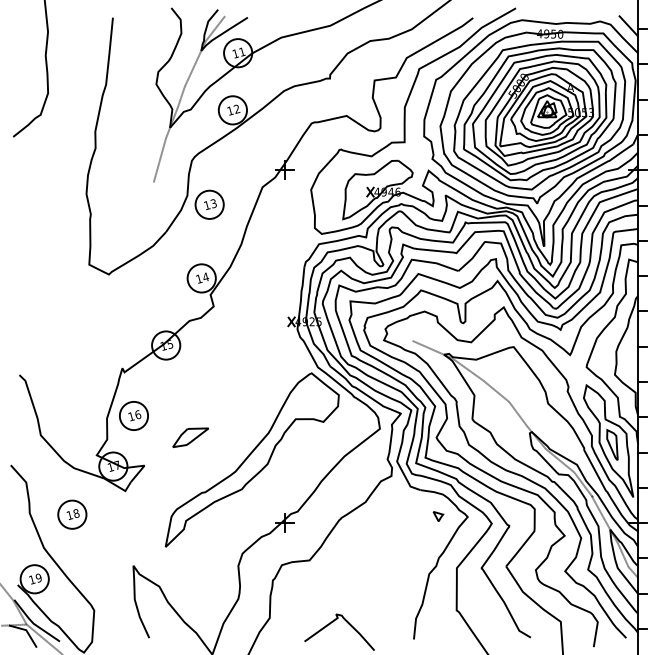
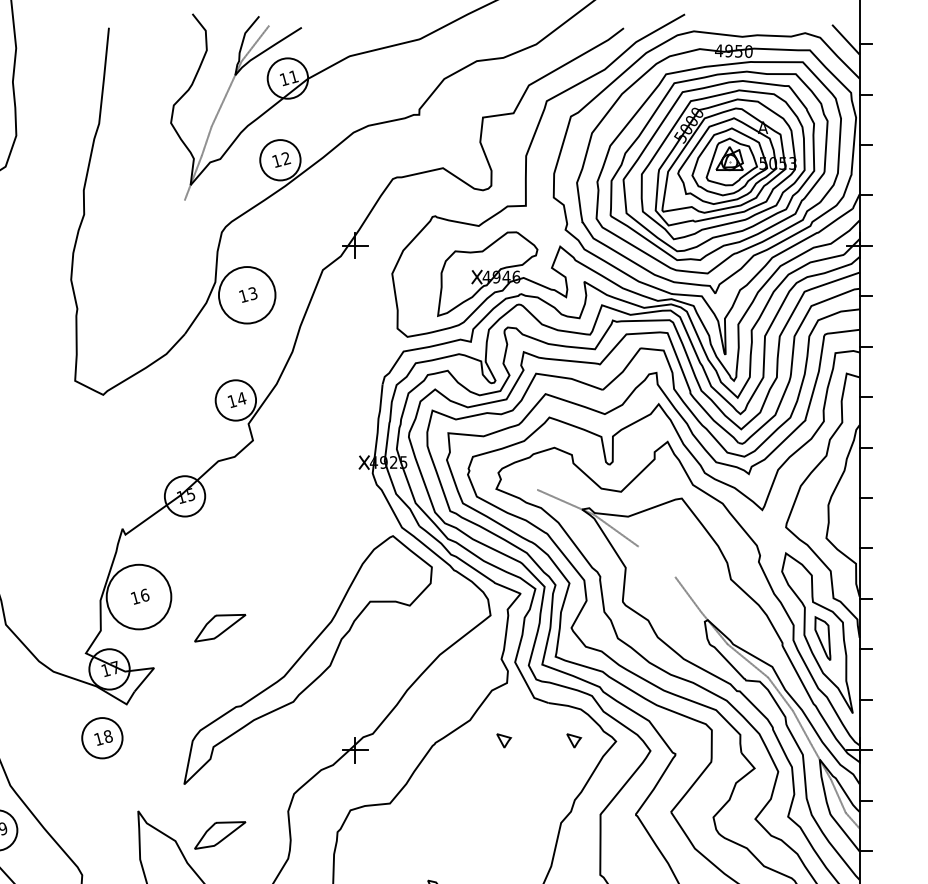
line: (159, 160) -> (175, 231), removed
circle: (209, 204) -> (246, 294), size x1.4
line: (496, 390) -> (657, 560), removed
circle: (133, 415) -> (138, 596), size x1.6
part: (72, 514) -> (102, 737), moved
part: (389, 516) -> (504, 740), added
part: (190, 582) -> (219, 835), added

